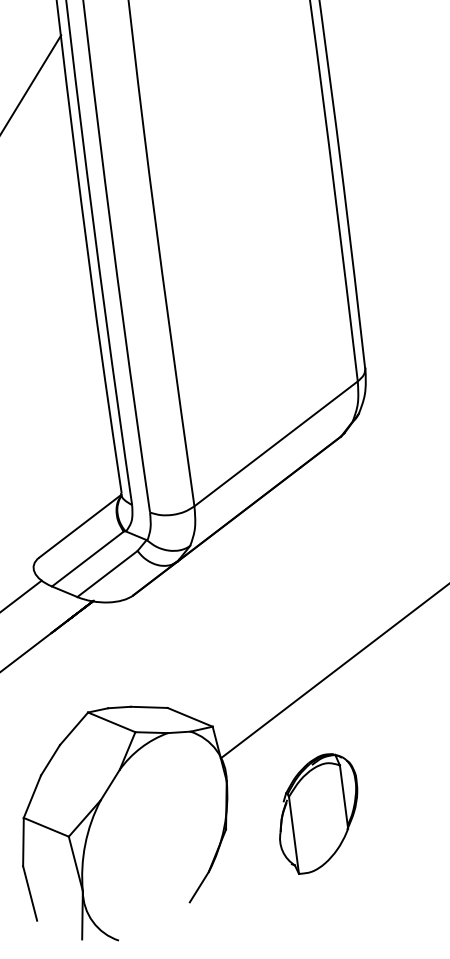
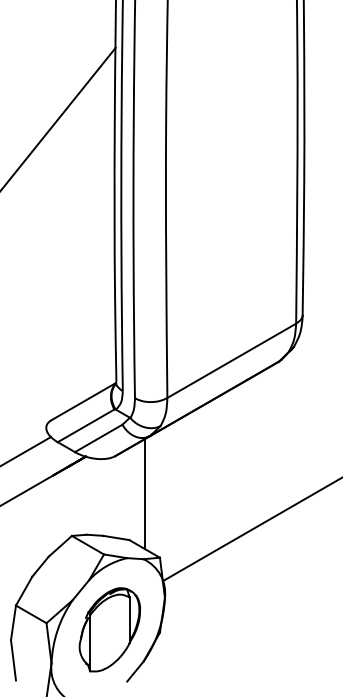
line: (180, 641) -> (144, 493), added
part: (318, 813) -> (109, 629), moved

